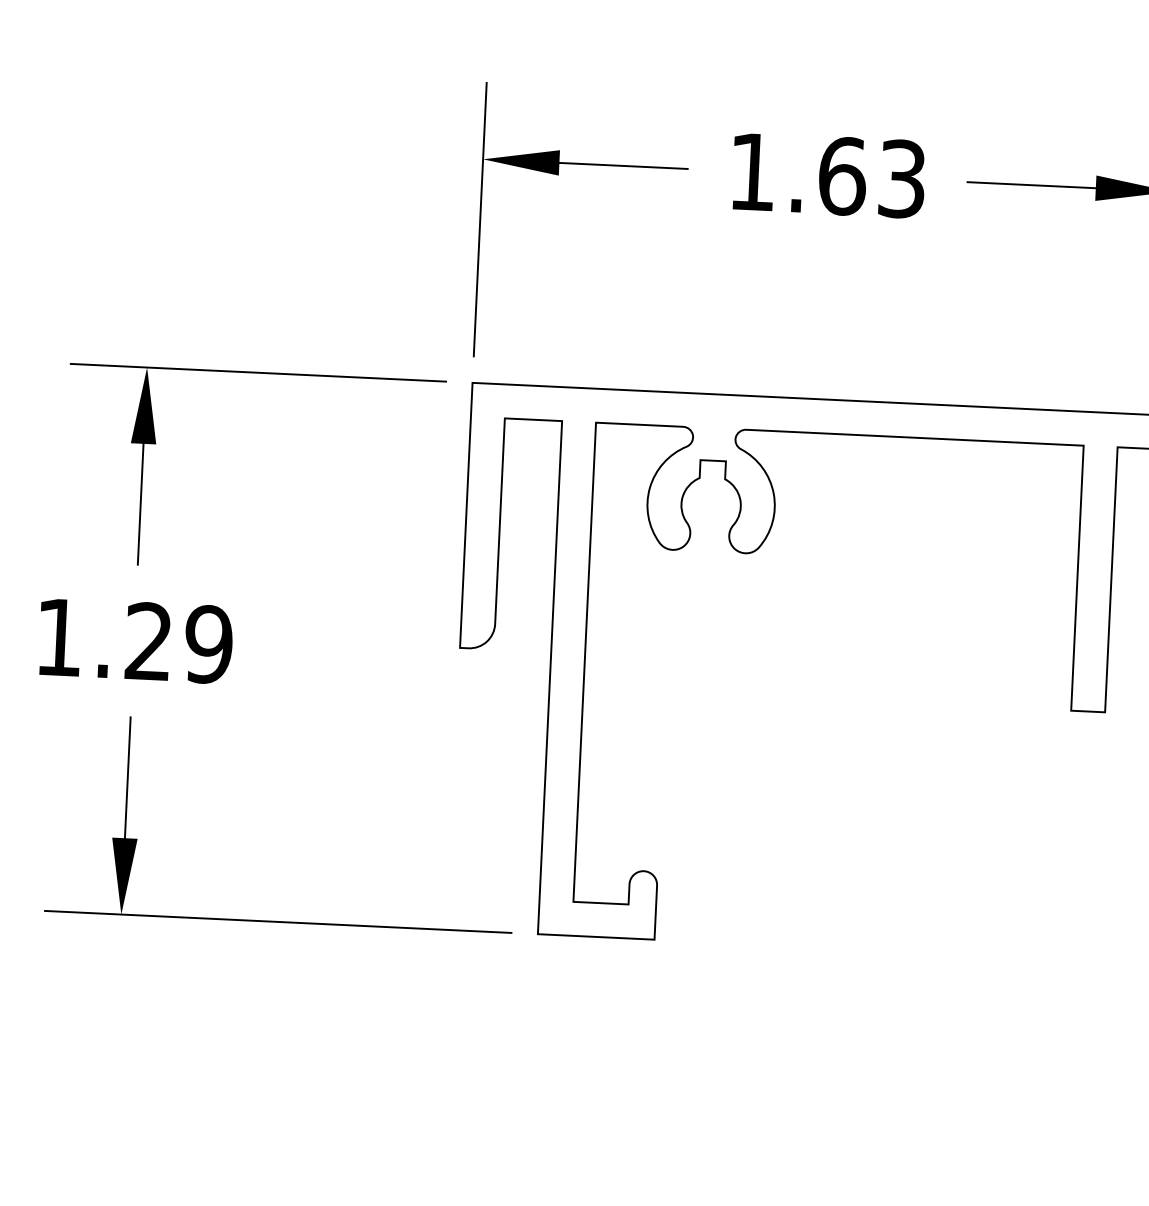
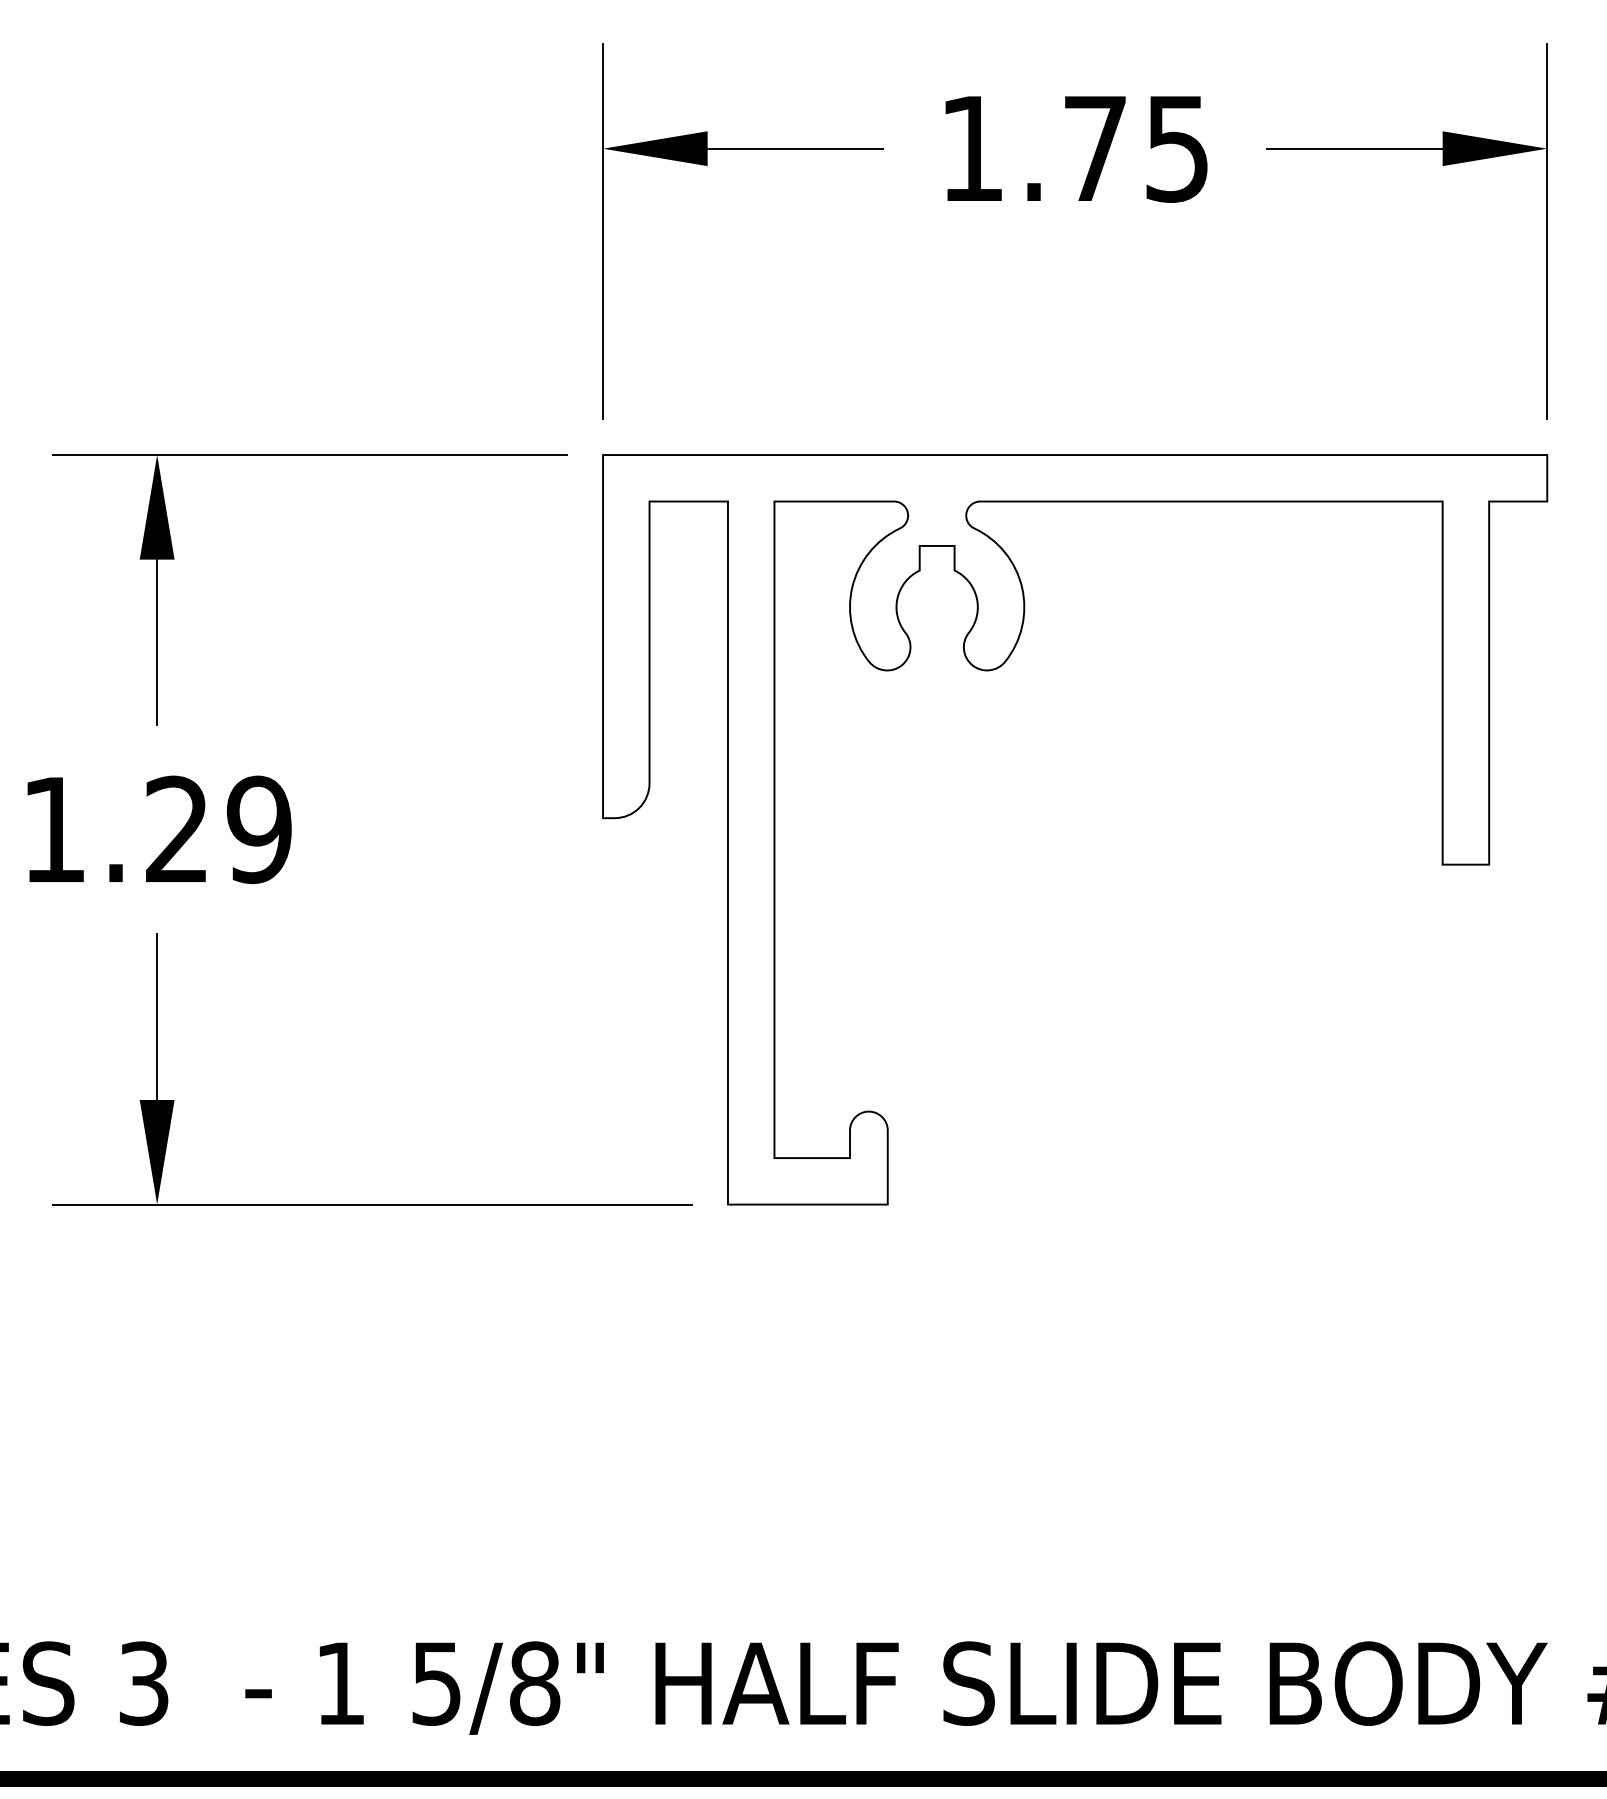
text: (871, 177) -> (1135, 148), 1.63 -> 1.75

